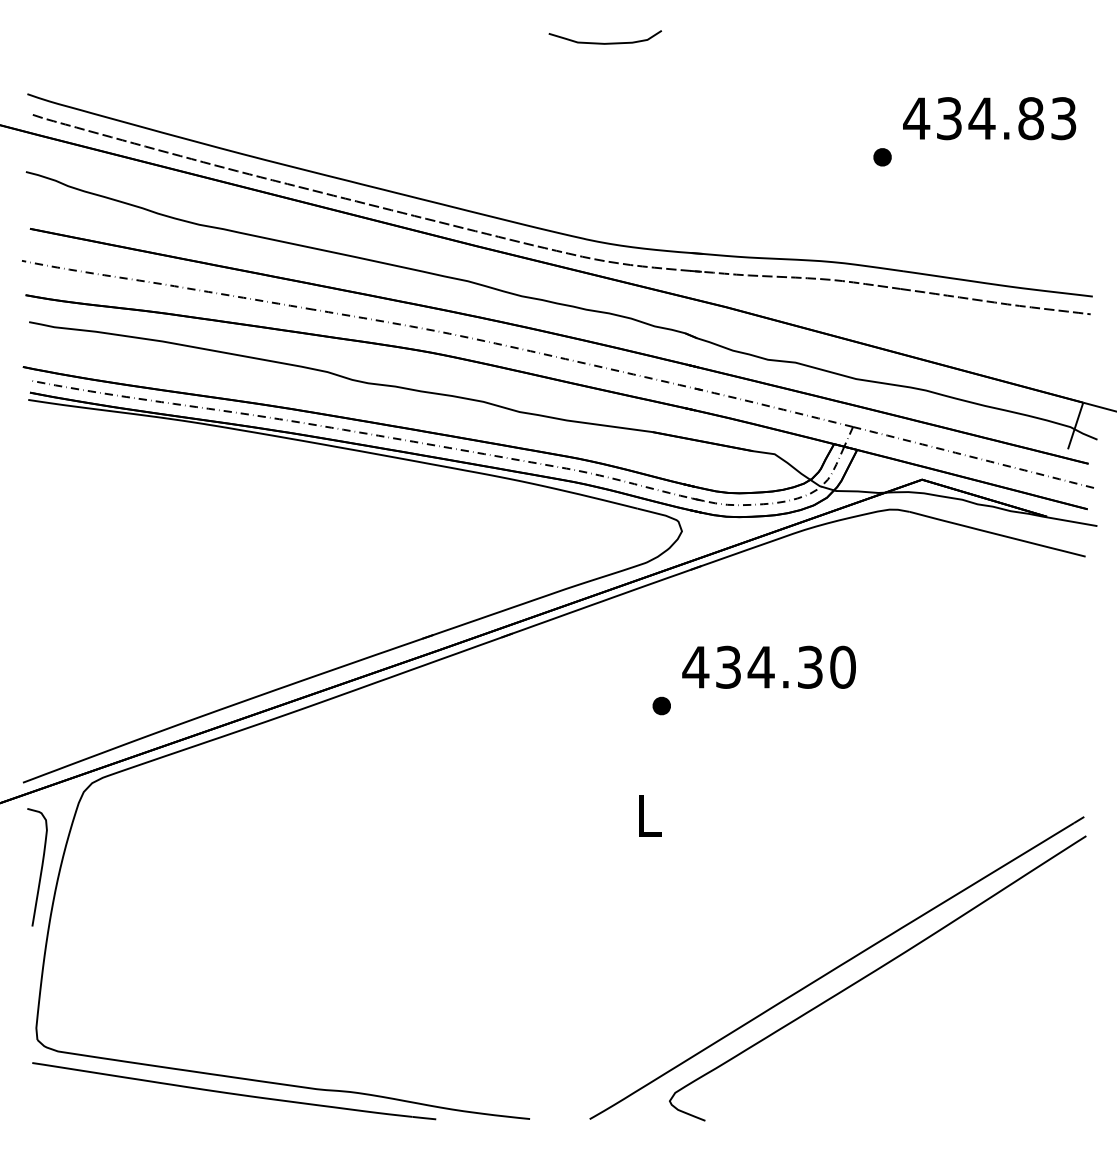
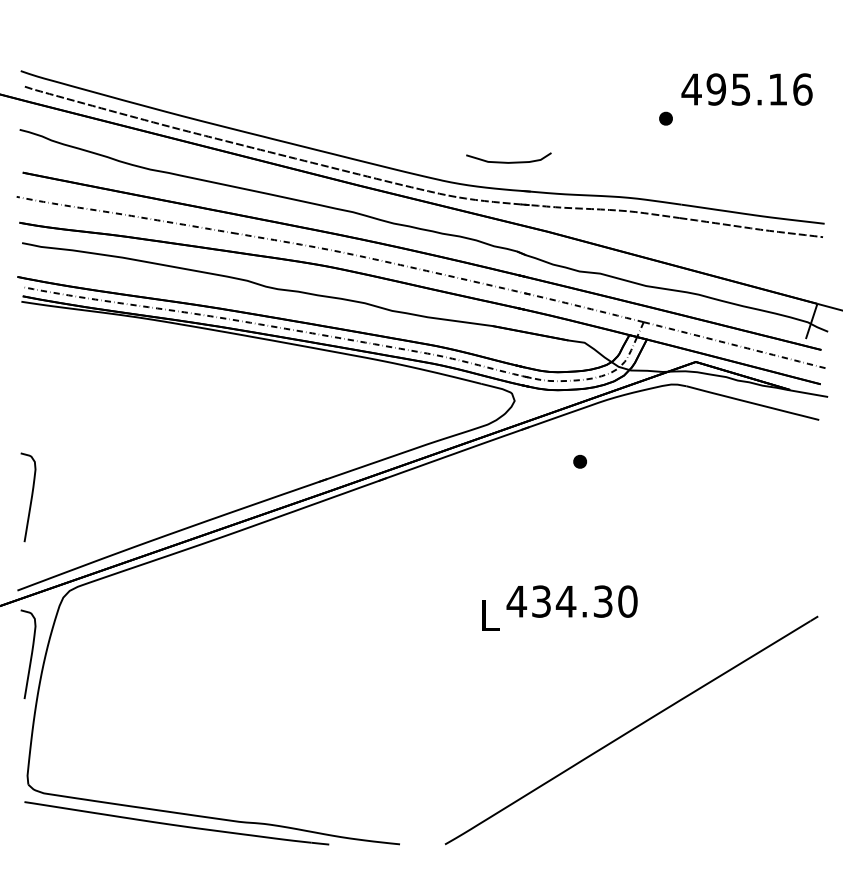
curve: (603, 42) -> (507, 161), moved
text: (1006, 118) -> (759, 89), 434.83 -> 495.16
curve: (40, 661) -> (30, 499), added
text: (768, 666) -> (571, 600), moved
part: (661, 705) -> (579, 461), moved
curve: (873, 973) -> (659, 734), removed

